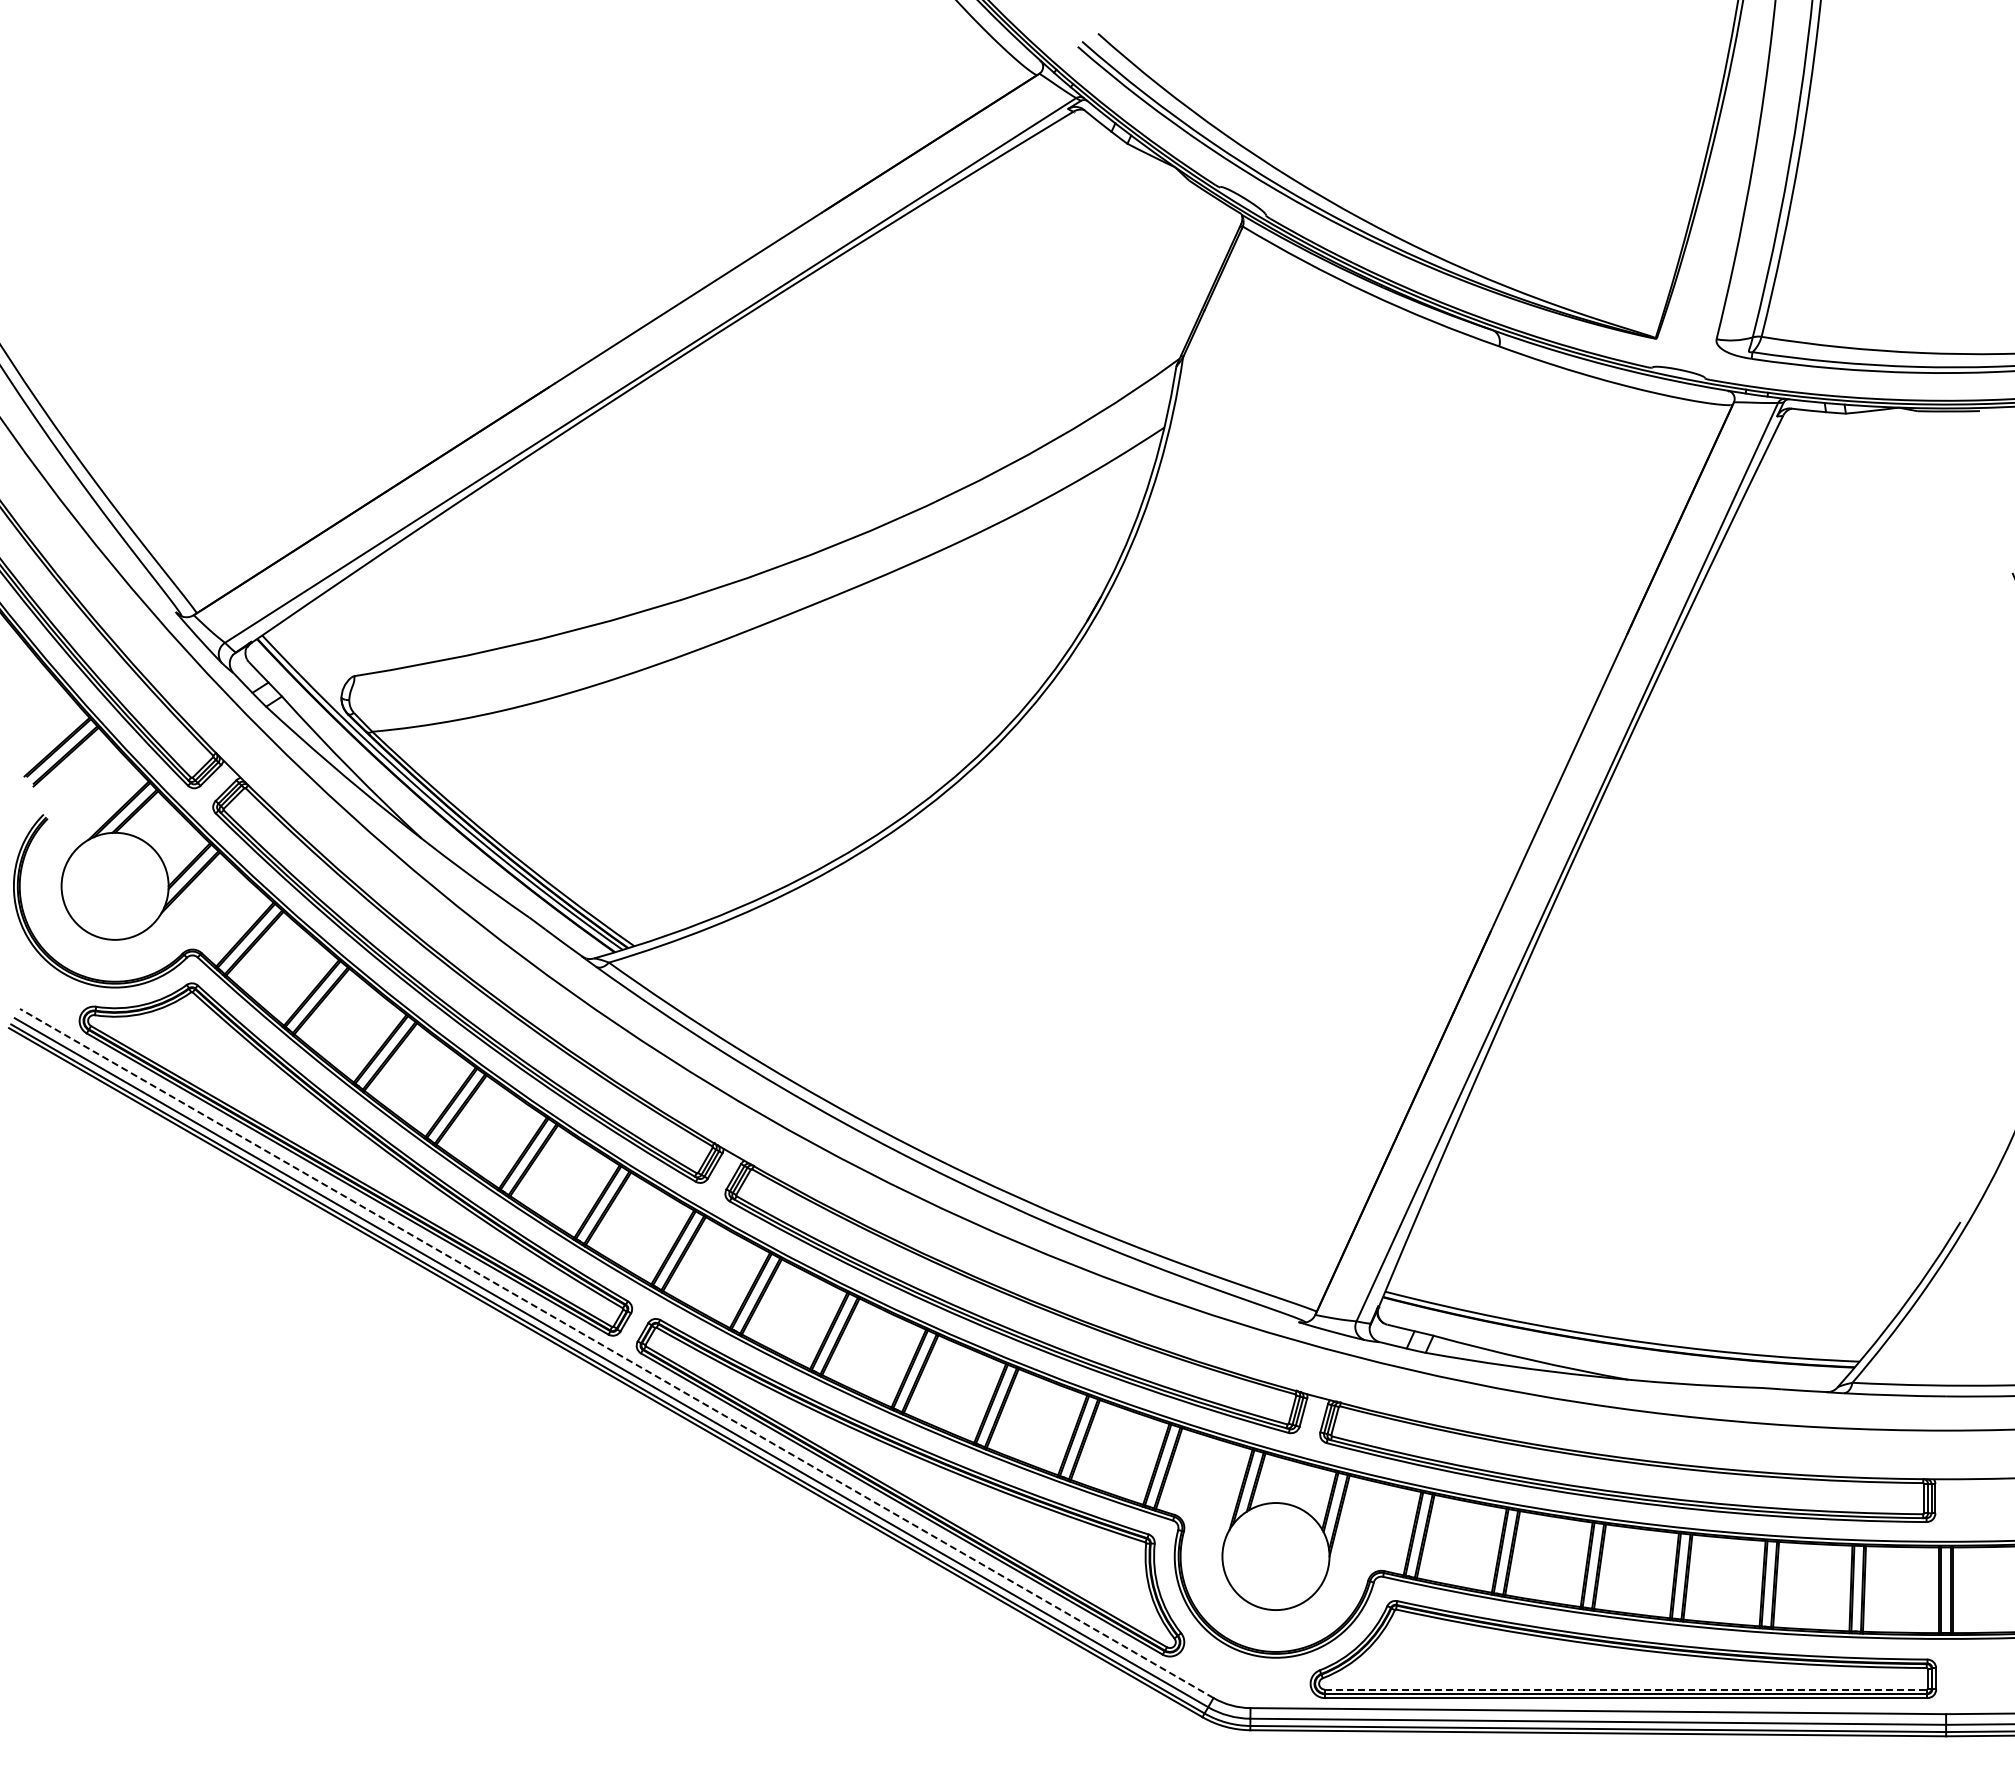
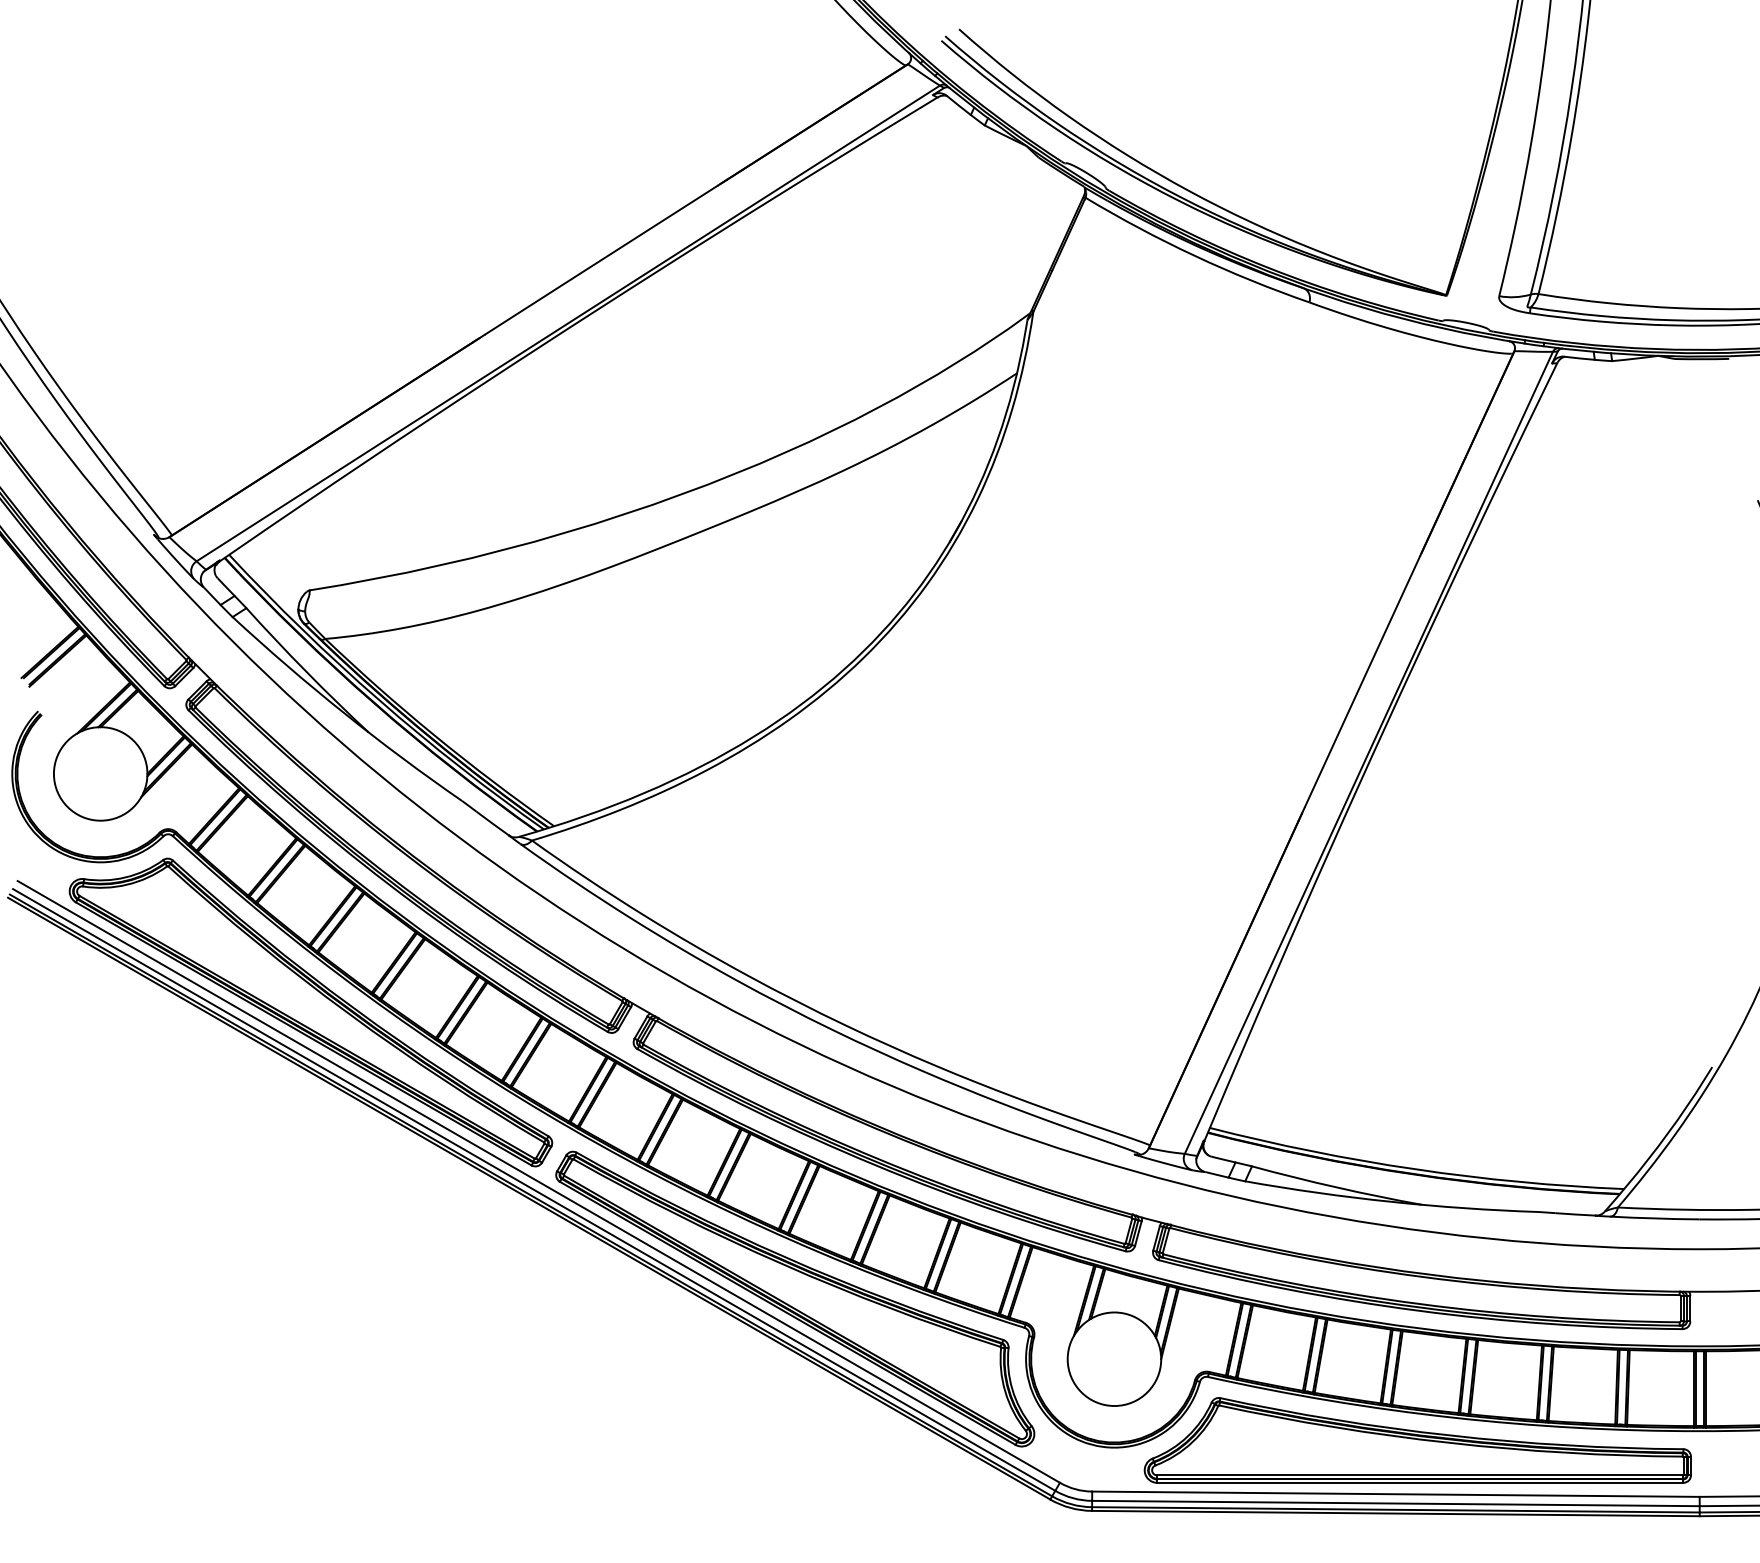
line: (616, 1353) -> (538, 1181), dashed -> solid
line: (1625, 1689) -> (1419, 1475), dashed -> solid

